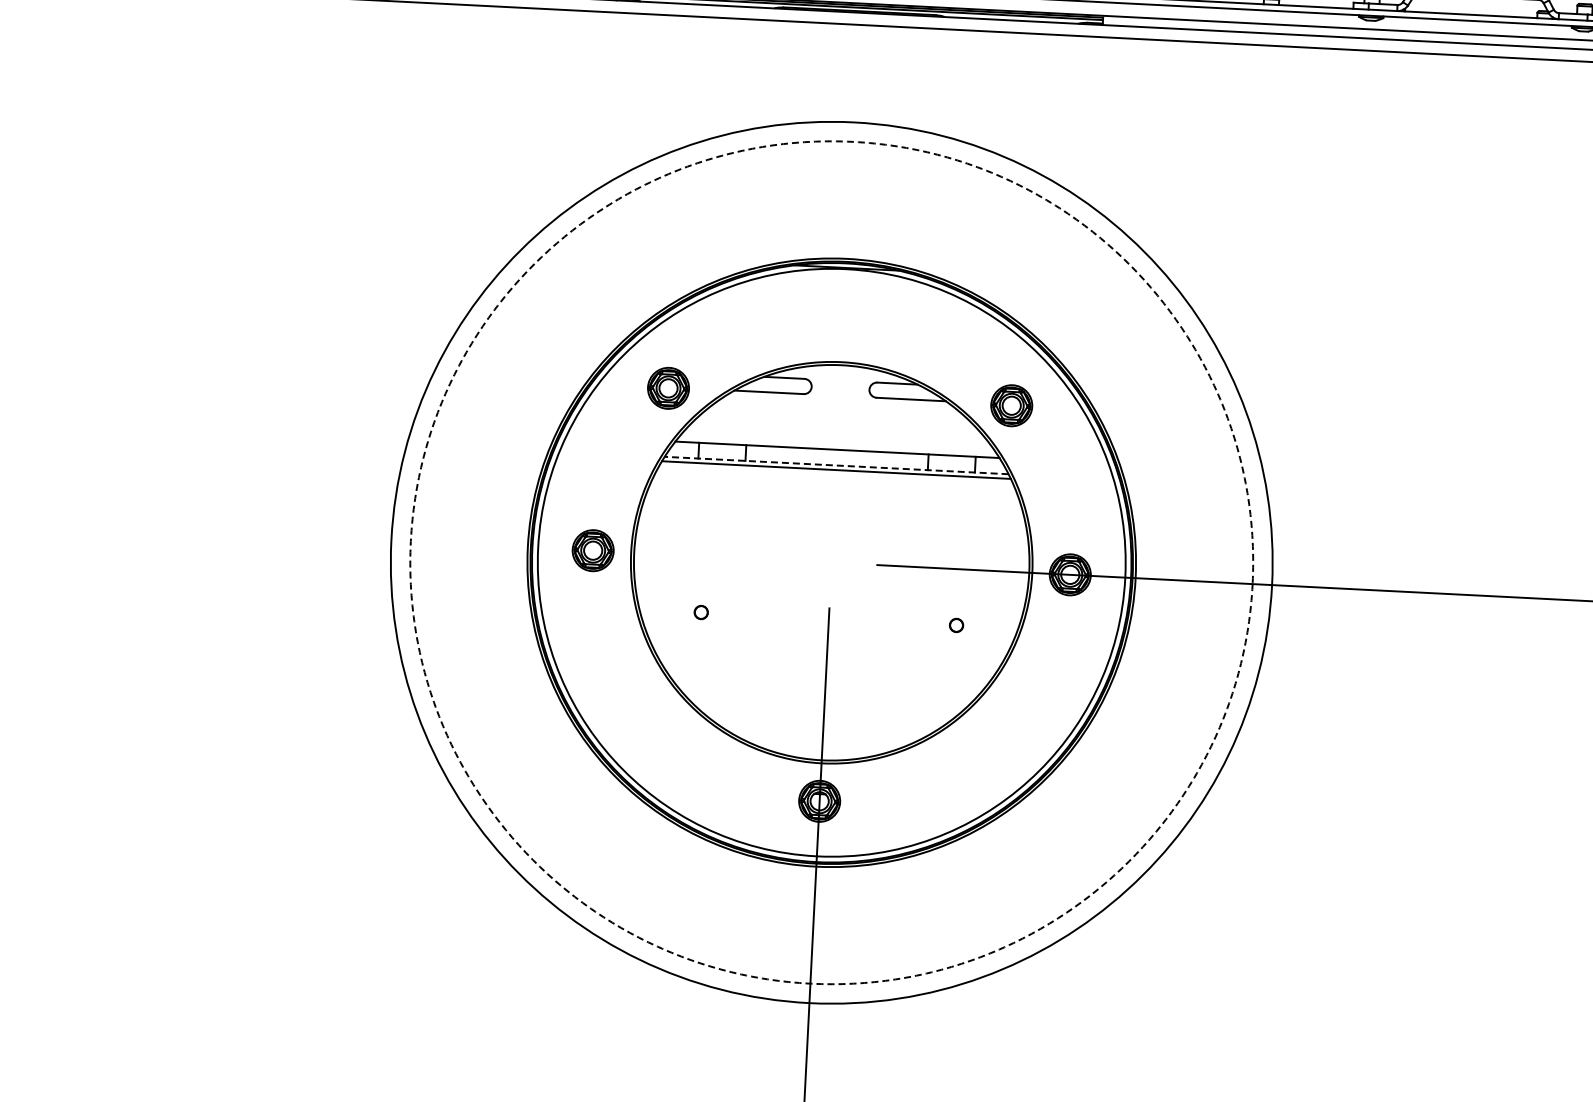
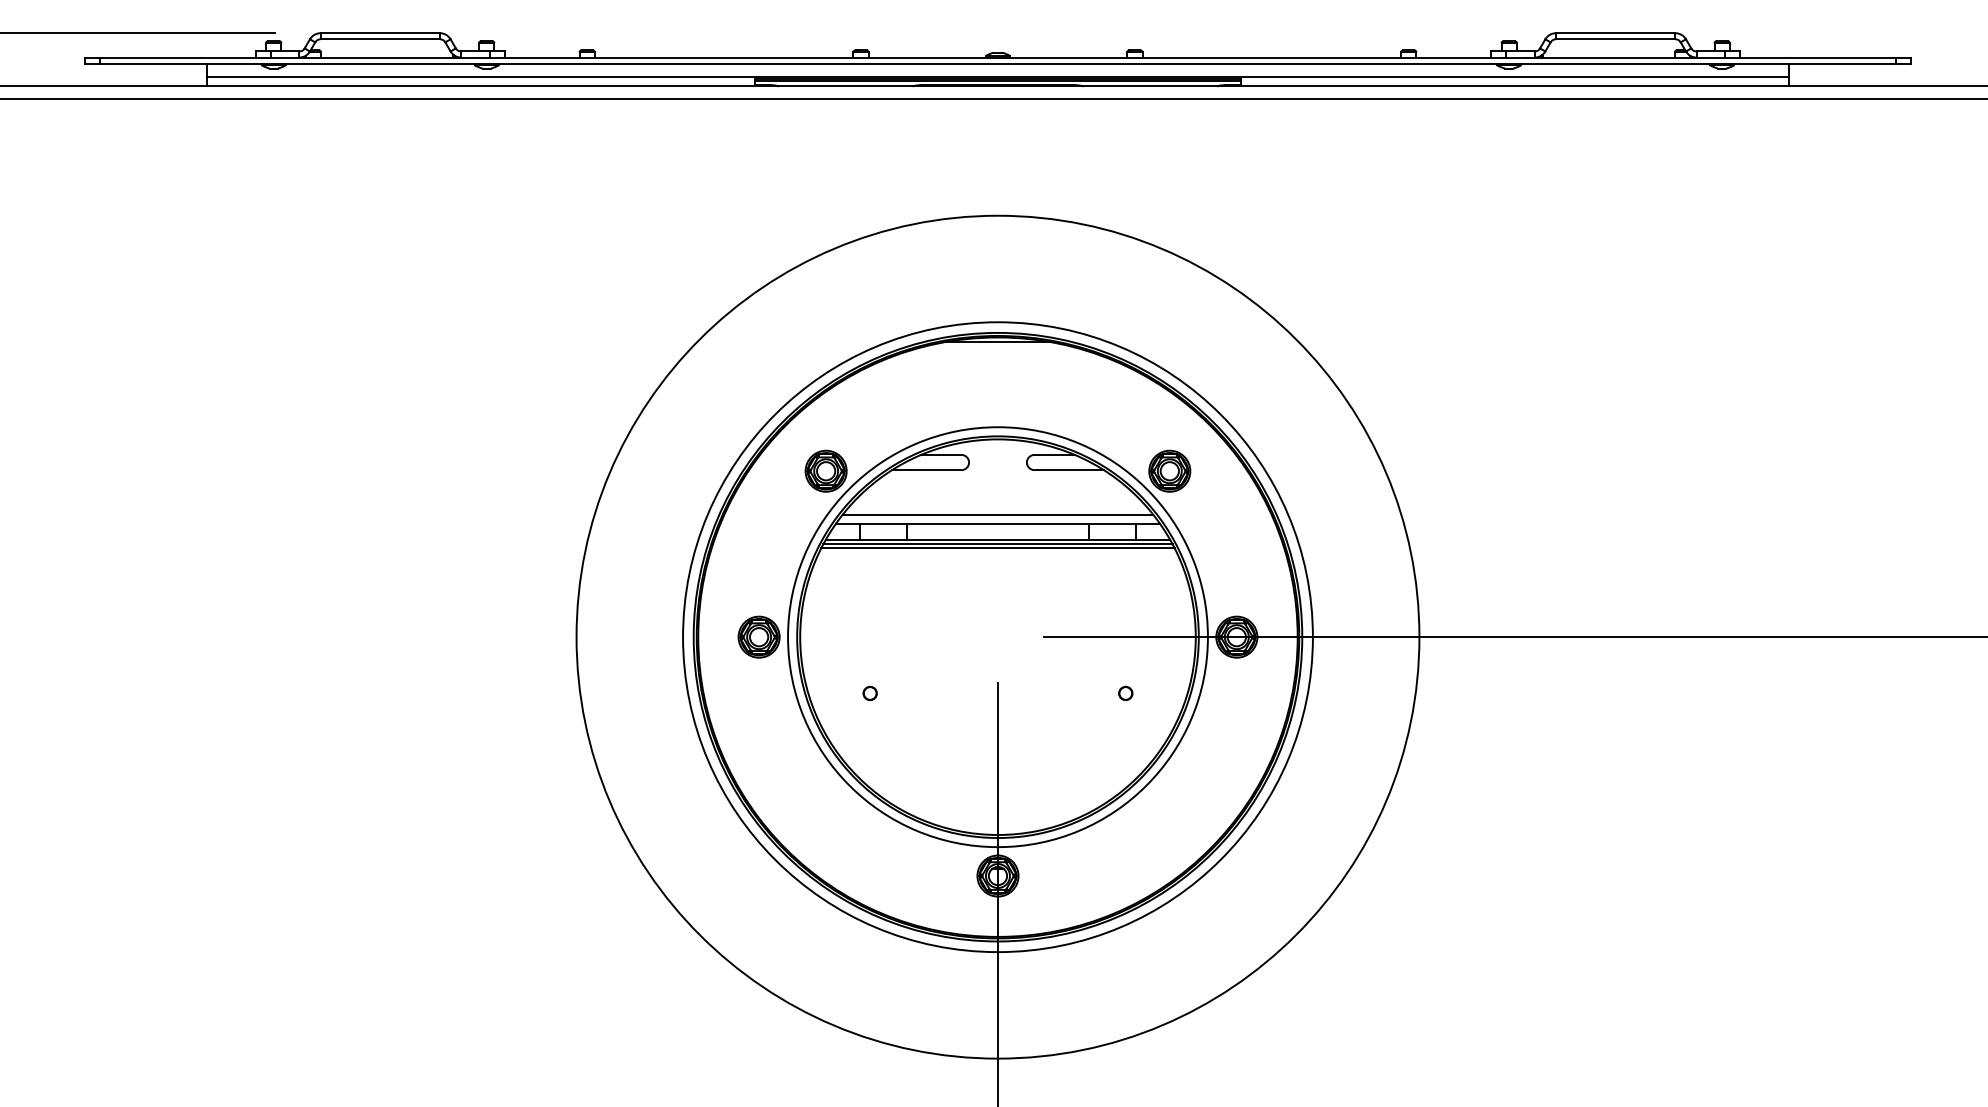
line: (837, 440) -> (997, 514), added
line: (836, 465) -> (997, 539), dashed -> solid
line: (835, 474) -> (997, 548), added
circle: (831, 562) -> (997, 636), dashed -> solid
circle: (831, 563) -> (997, 637), size x0.71
circle: (831, 563) -> (997, 637), size x0.71

